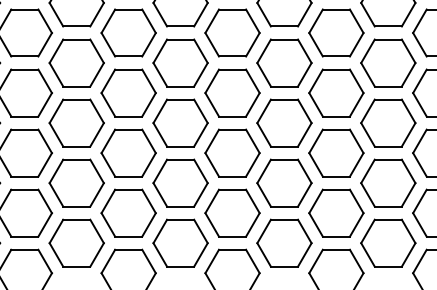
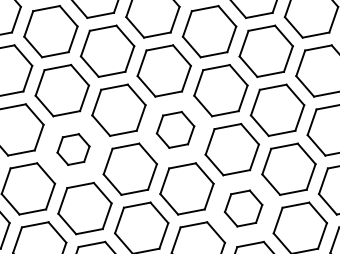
part: (76, 122) -> (73, 149), size x0.6
part: (180, 122) -> (175, 129), size x0.7
part: (232, 212) -> (243, 207), size x0.7

